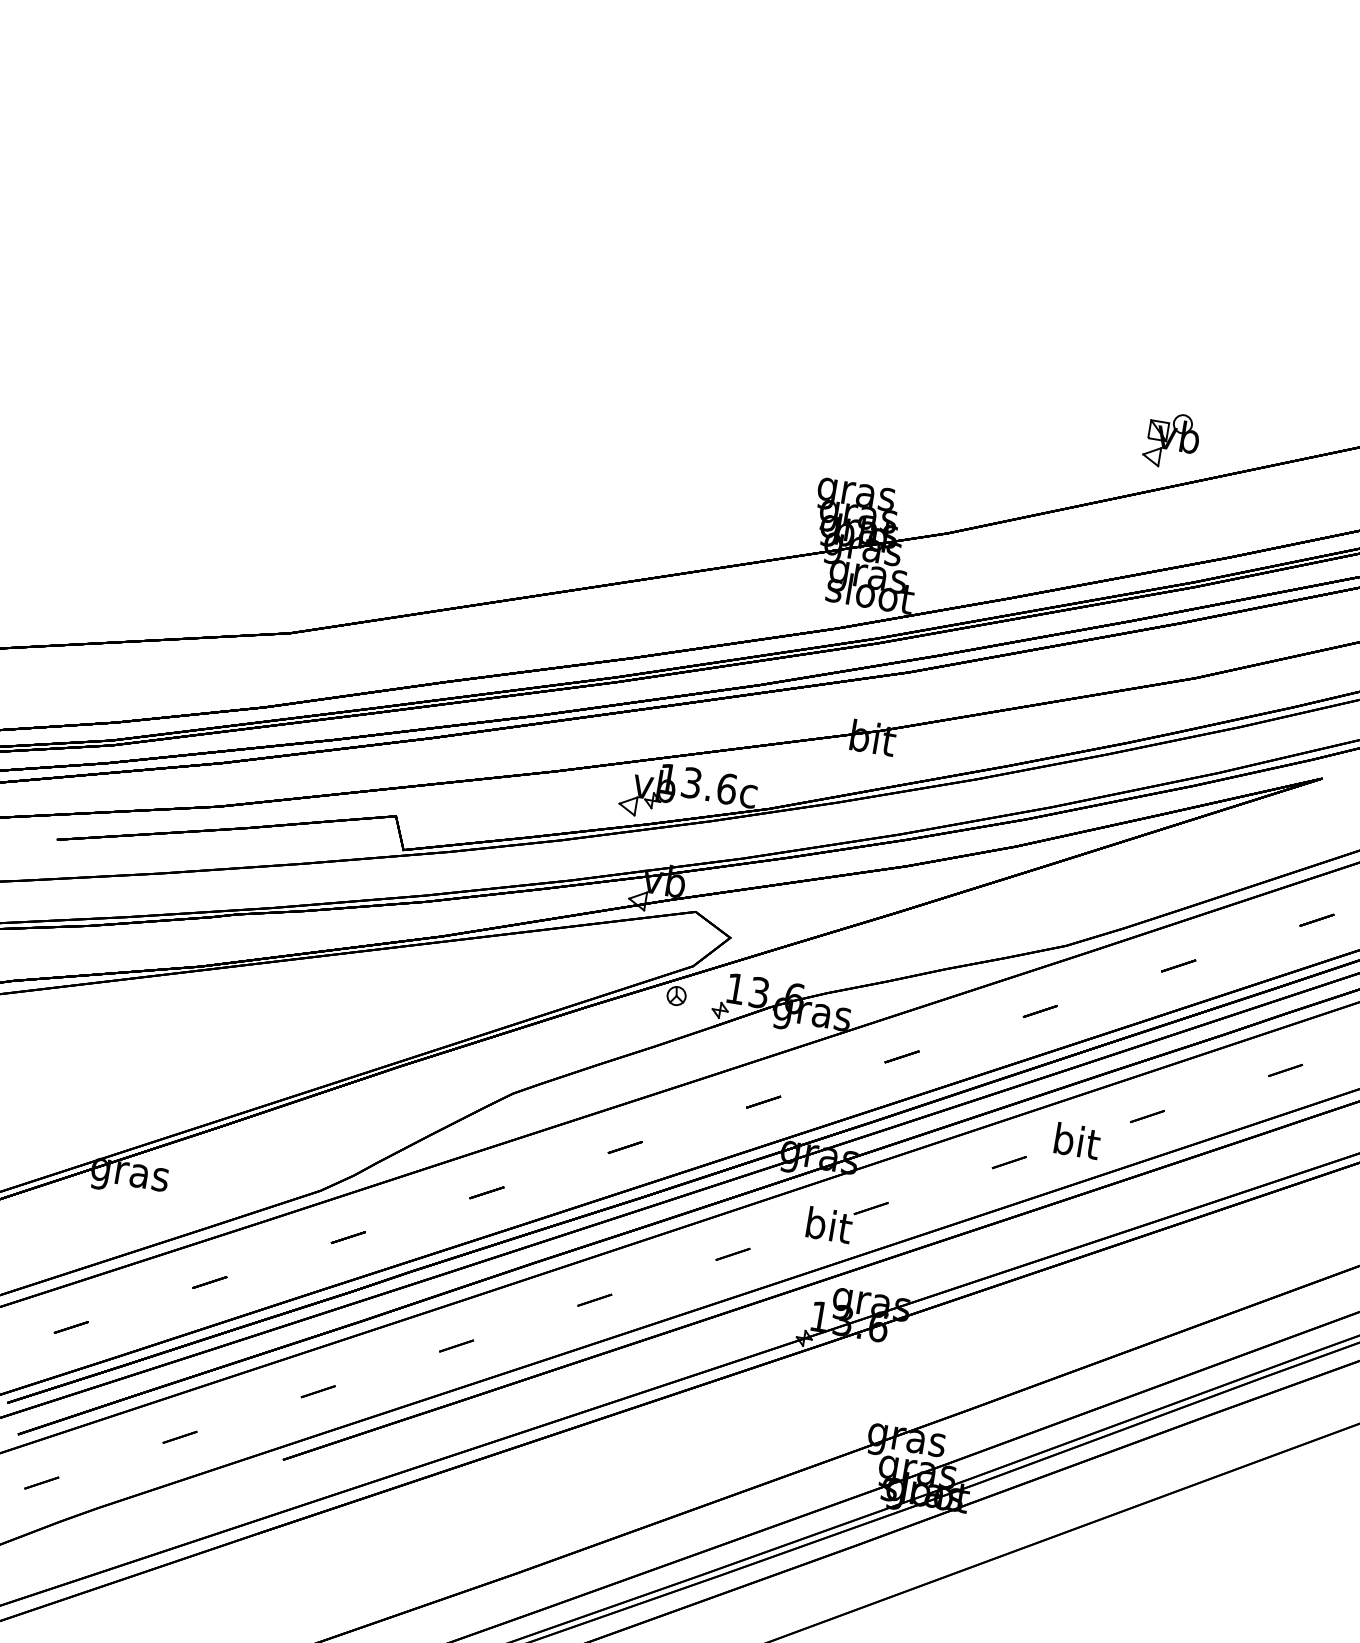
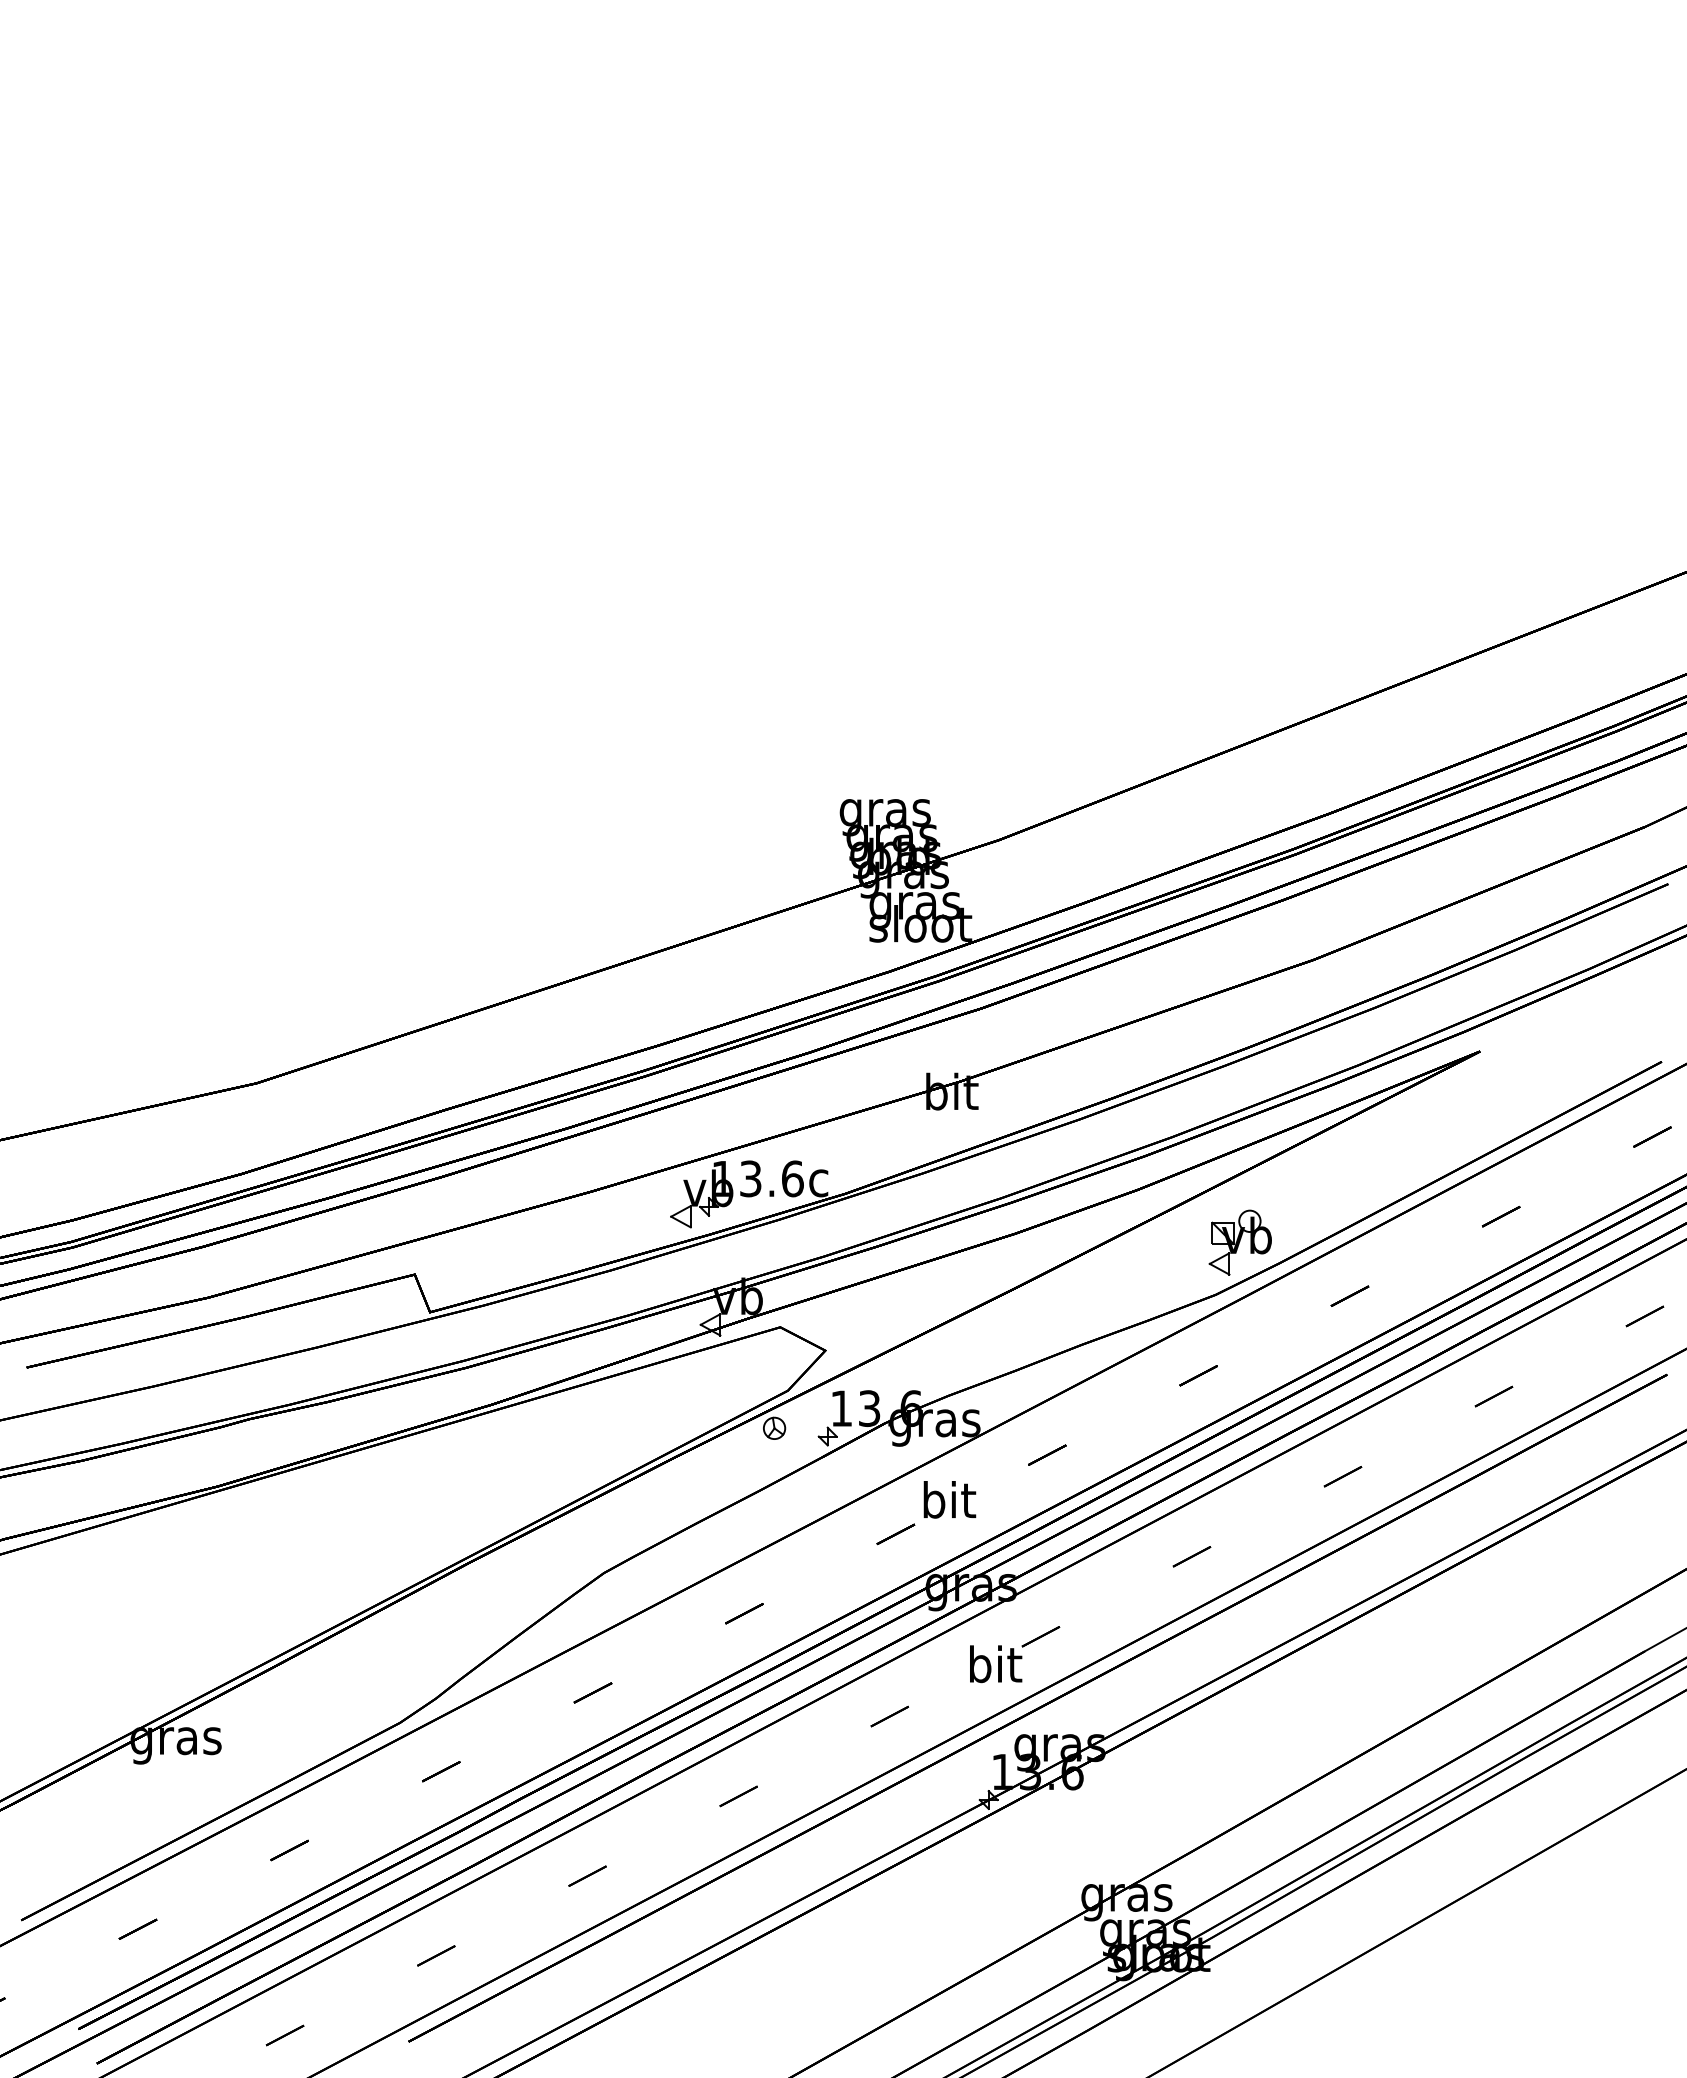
part: (1171, 440) -> (1239, 1242), moved
text: (1077, 1140) -> (949, 1499), moved

